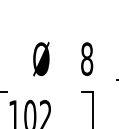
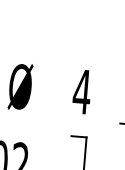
text: (86, 58) -> (81, 90), 8 -> 4

